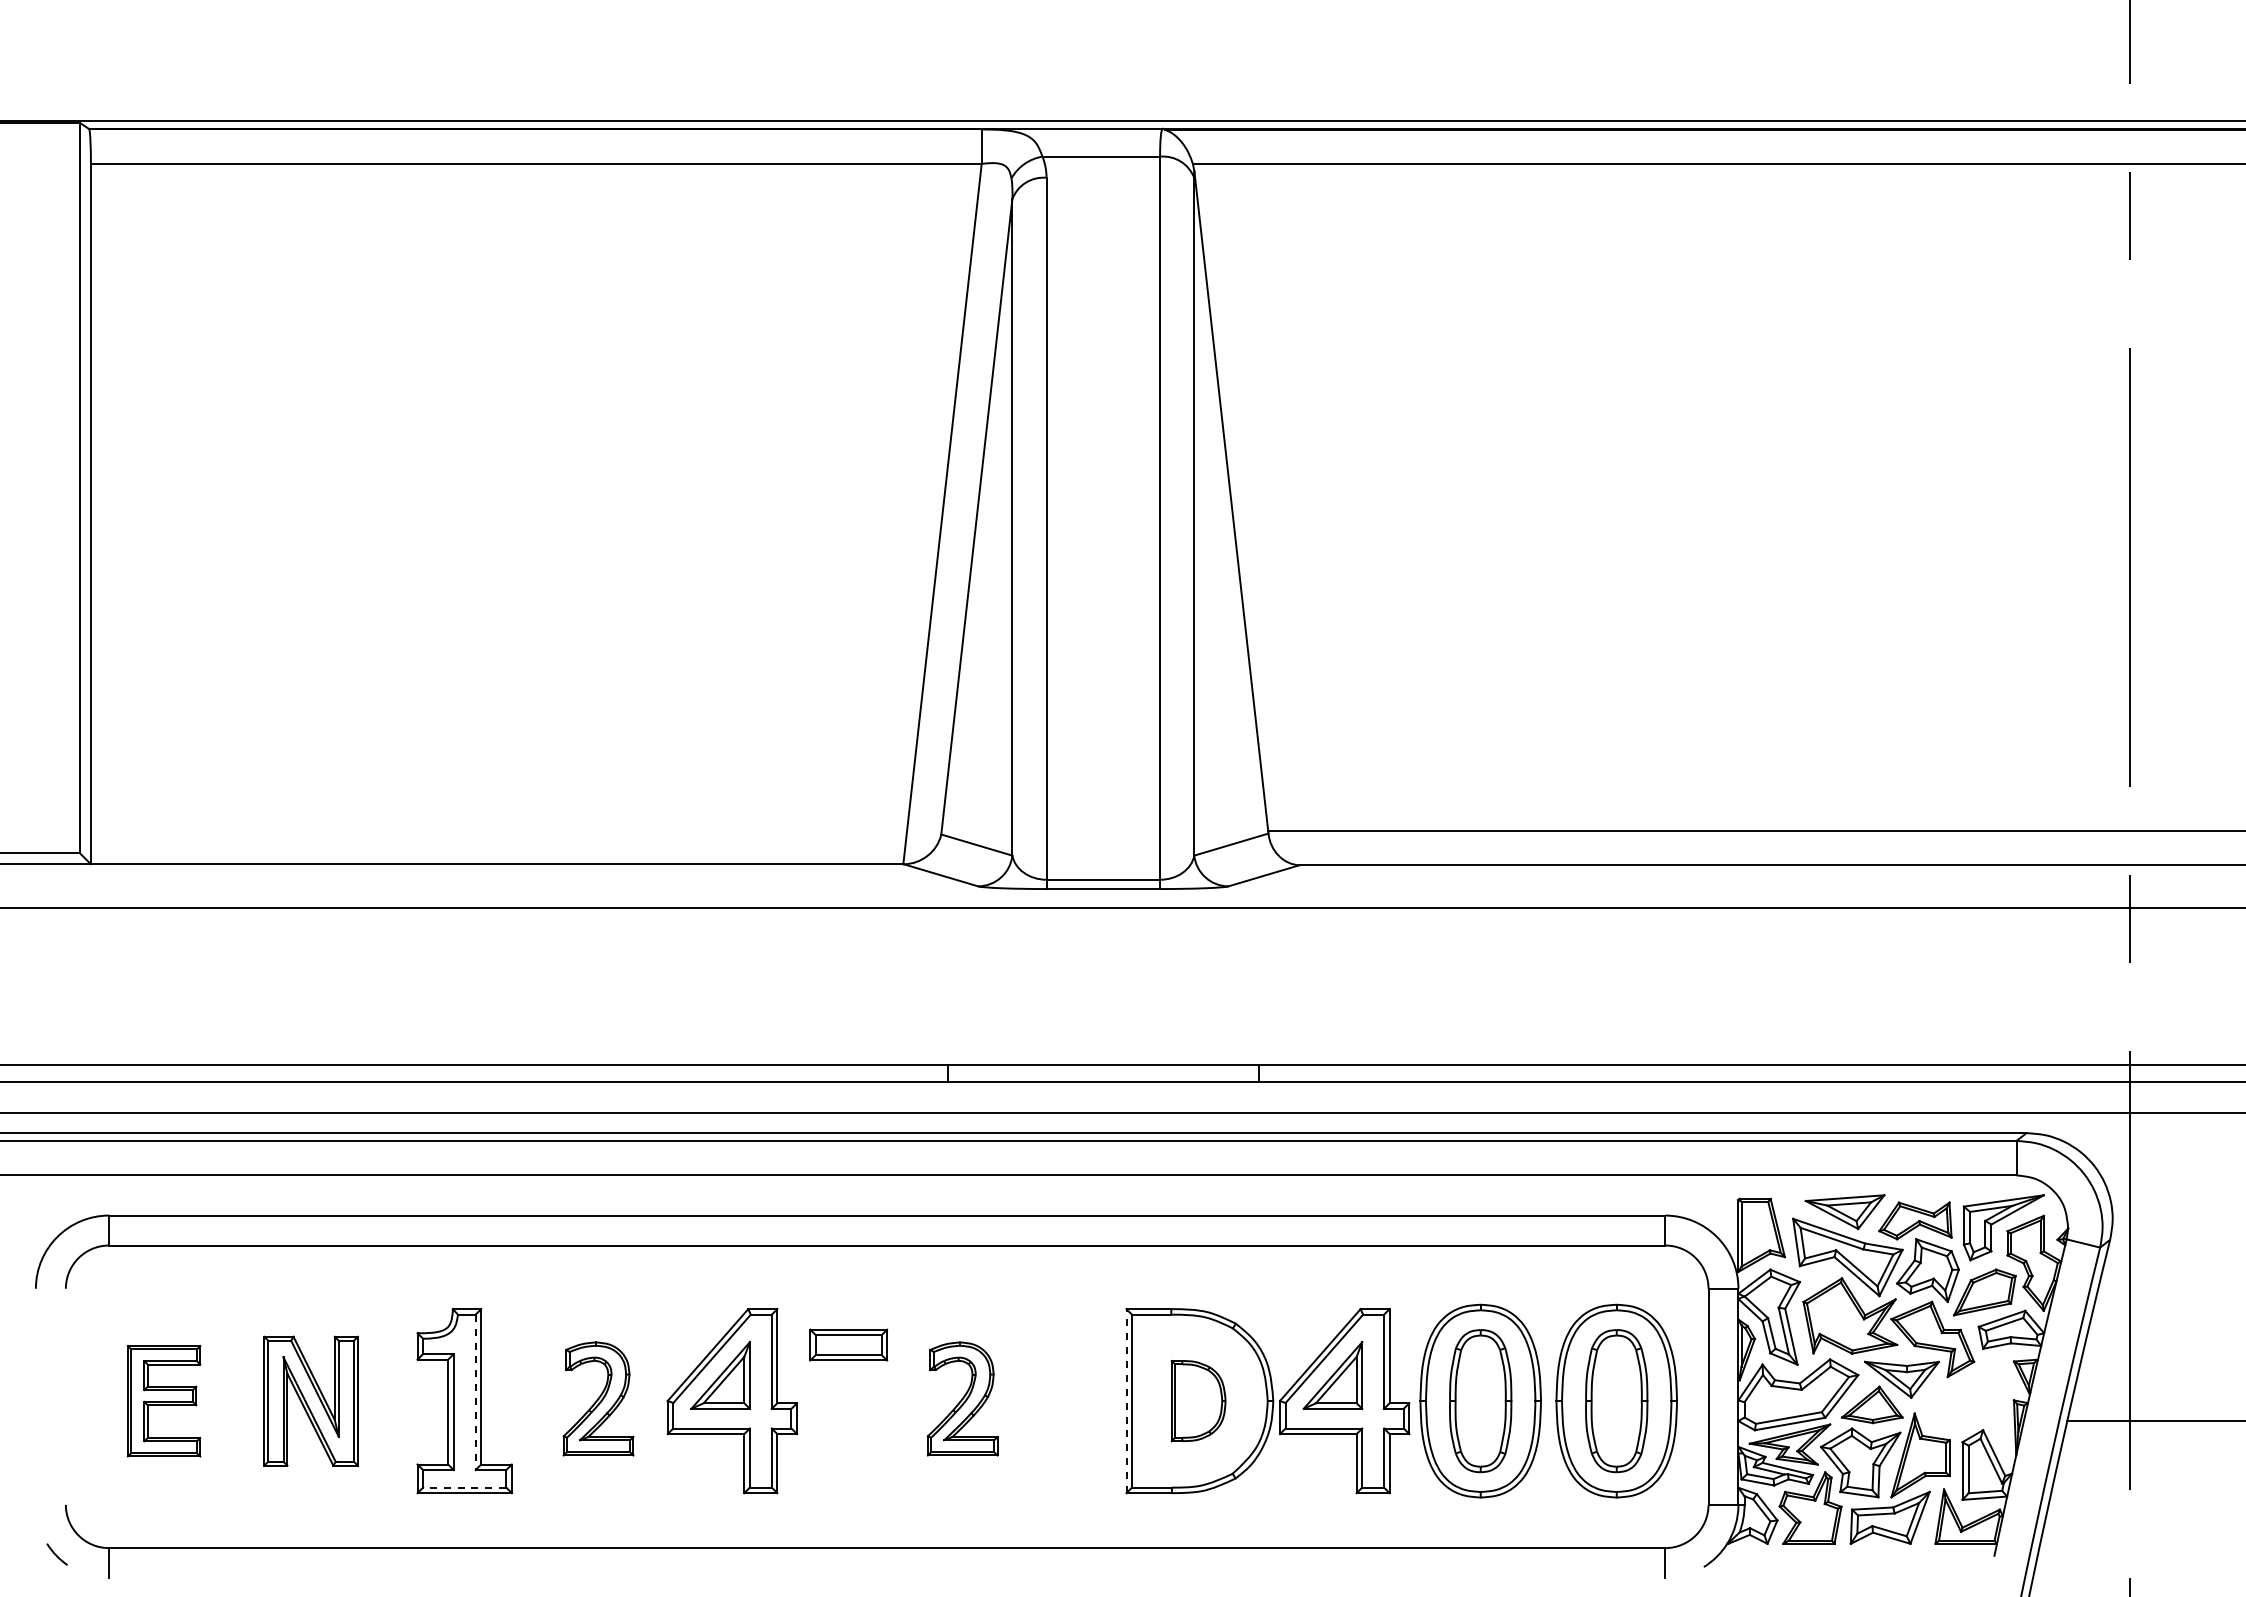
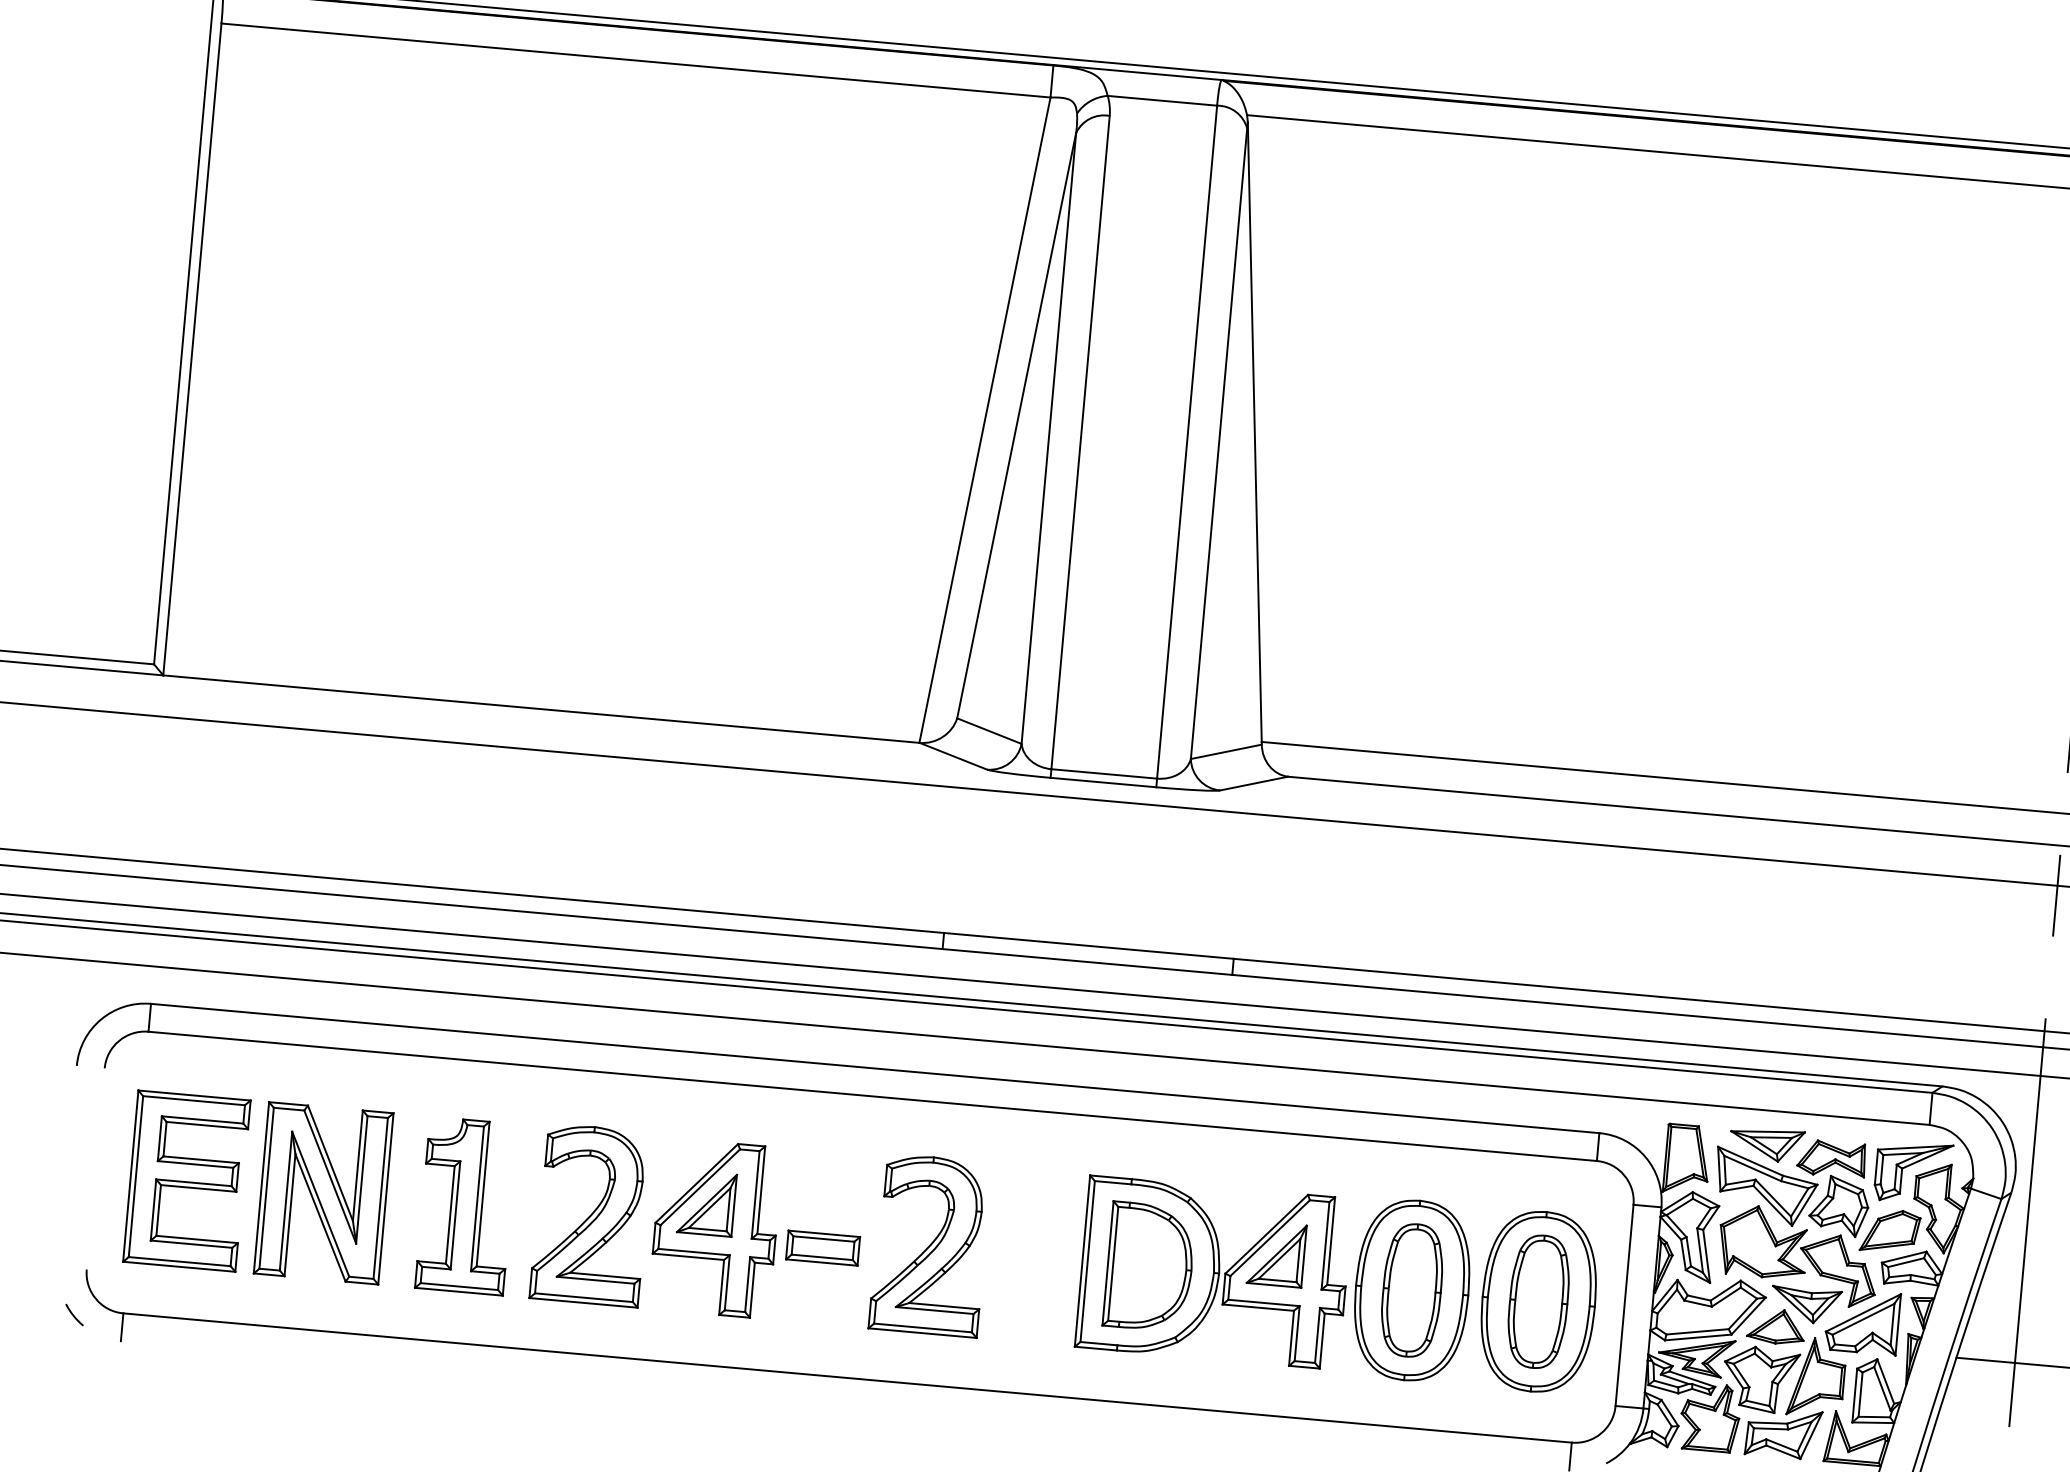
part: (848, 1344) -> (822, 1247), moved
part: (1963, 1391) -> (1862, 1321), added
line: (475, 1392) -> (477, 1198), dashed -> solid
part: (598, 1398) -> (591, 1214), size x1.67
part: (962, 1398) -> (930, 1245), size x1.67
line: (1126, 1400) -> (1082, 1260), dashed -> solid
part: (1198, 1400) -> (1149, 1266), size x1.67
part: (163, 1401) -> (186, 1181), size x1.67
part: (310, 1401) -> (323, 1193), size x1.43
line: (464, 1487) -> (459, 1286), dashed -> solid

